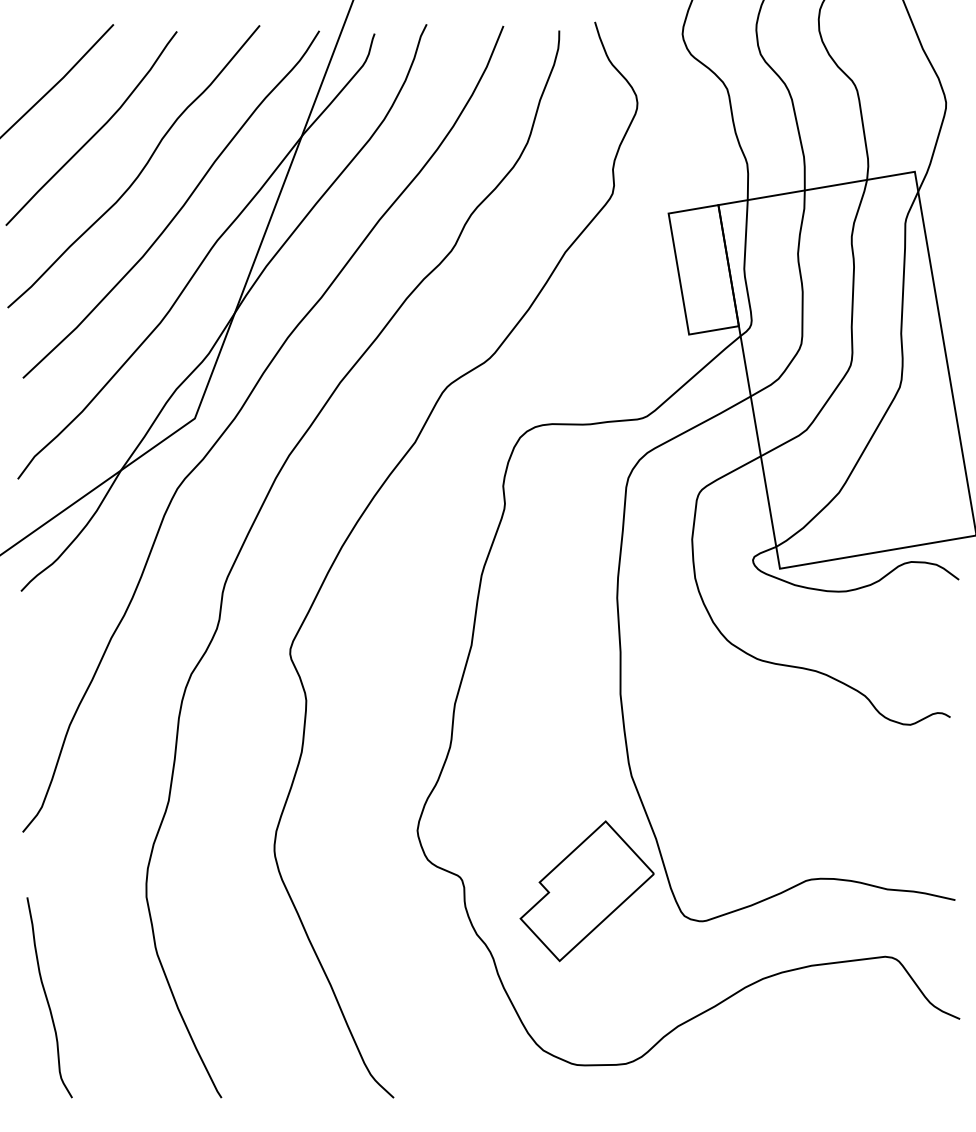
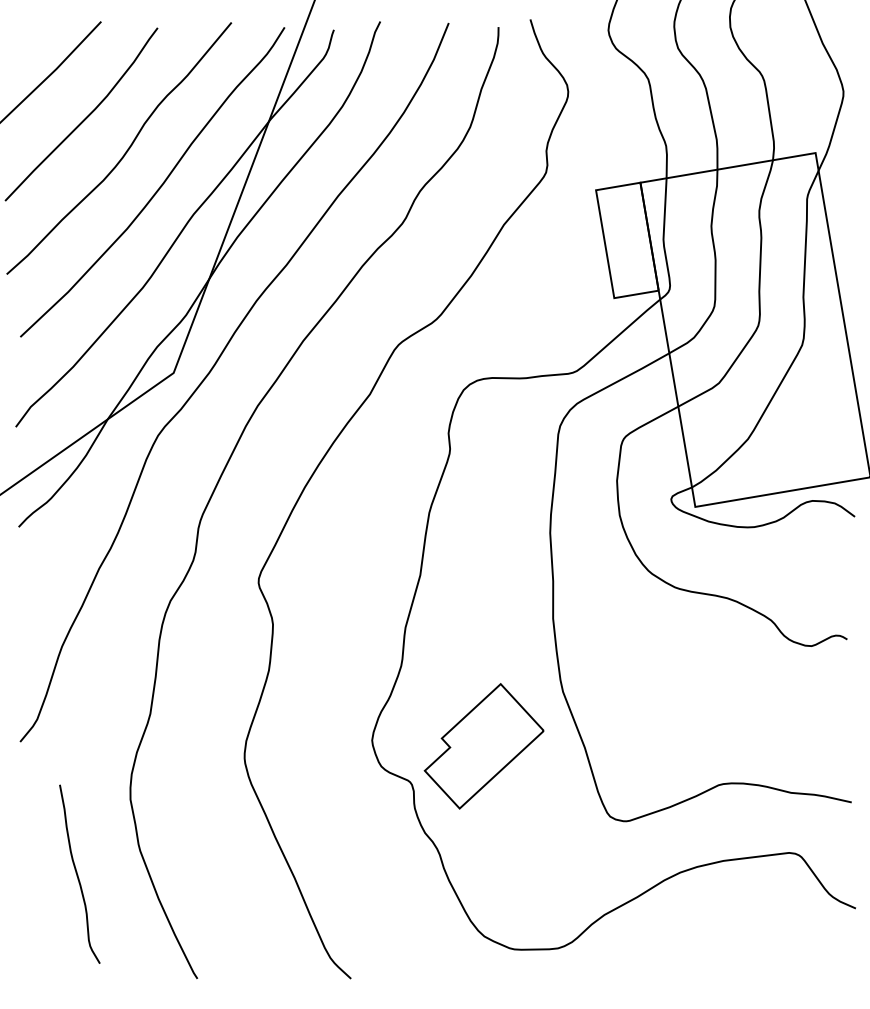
part: (586, 891) -> (483, 746), moved
curve: (47, 997) -> (77, 874), moved

